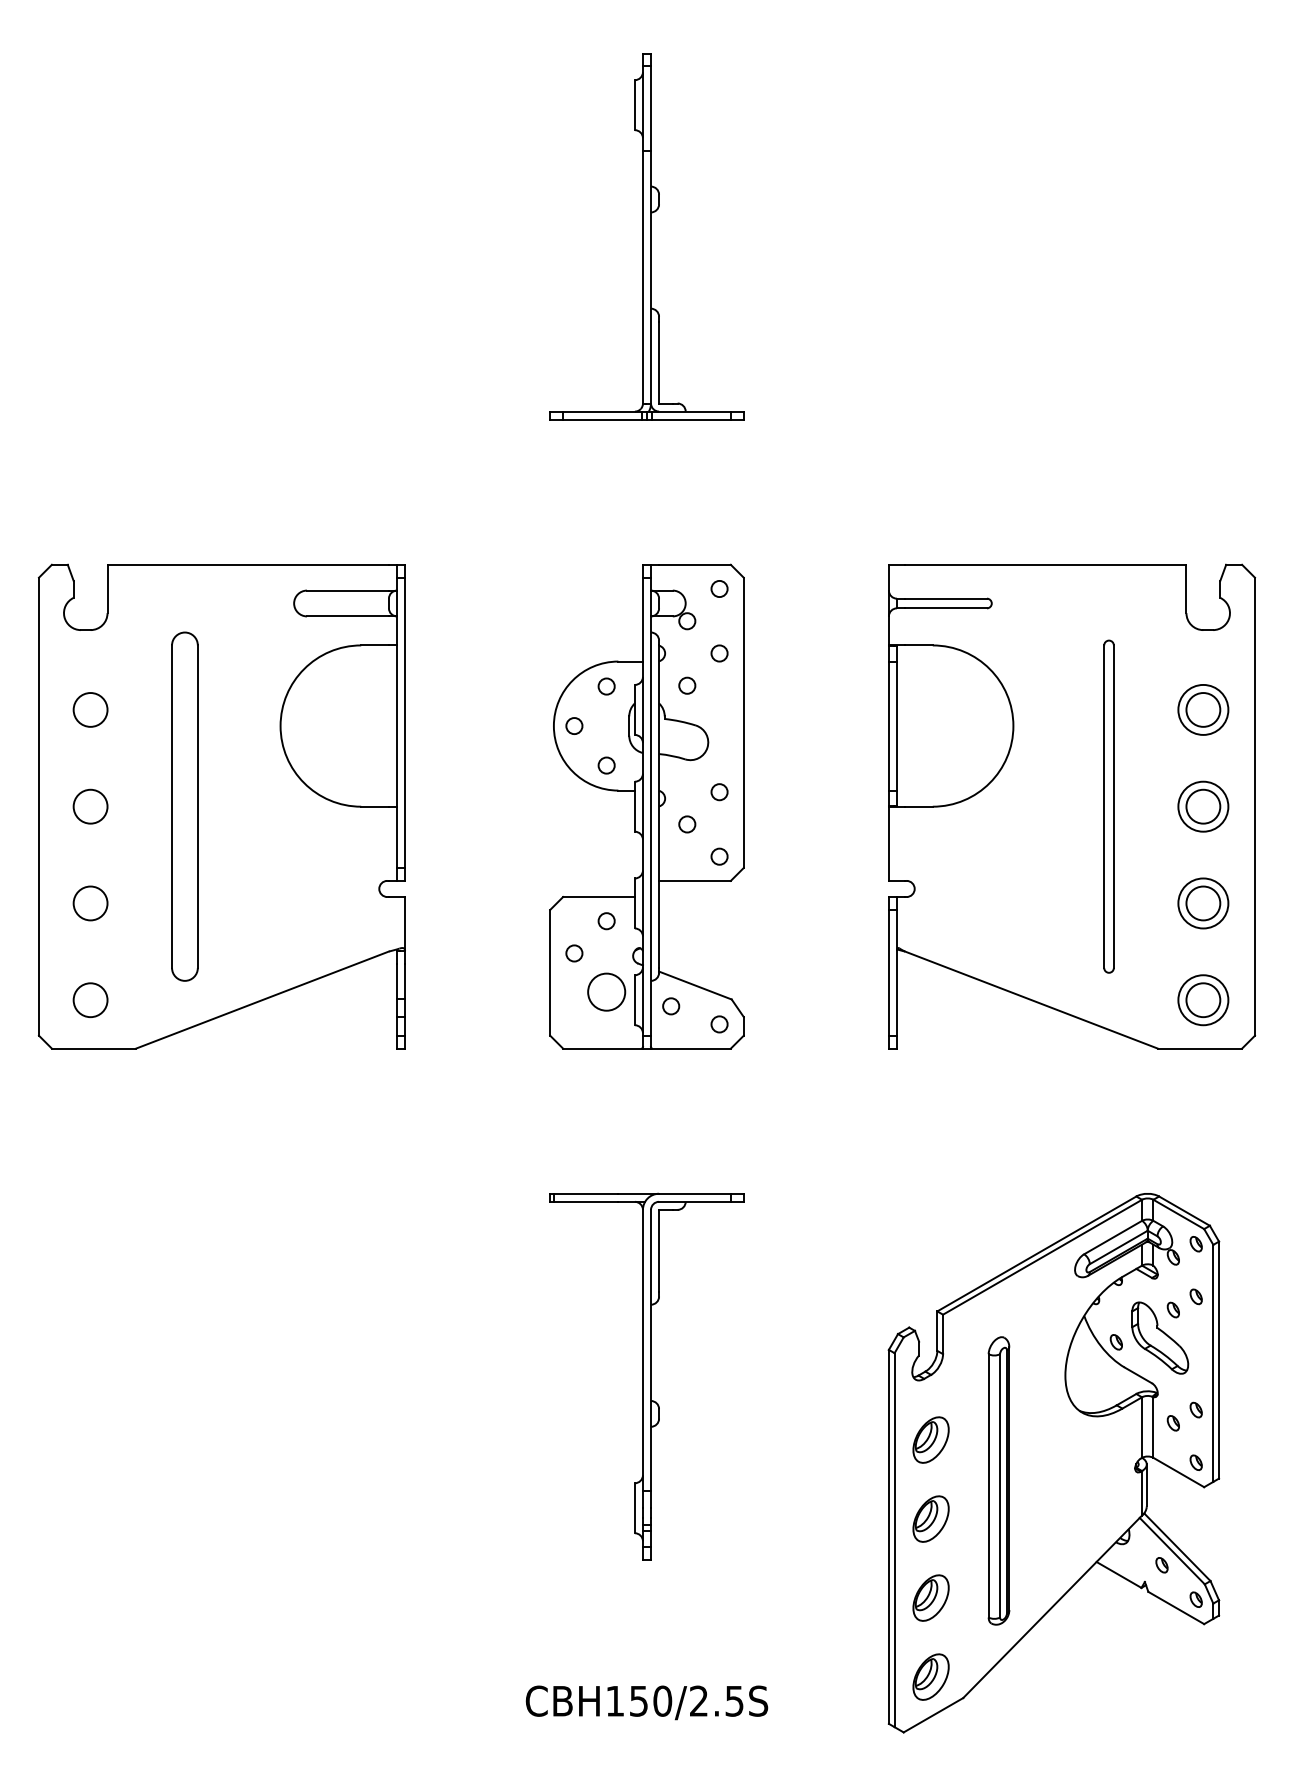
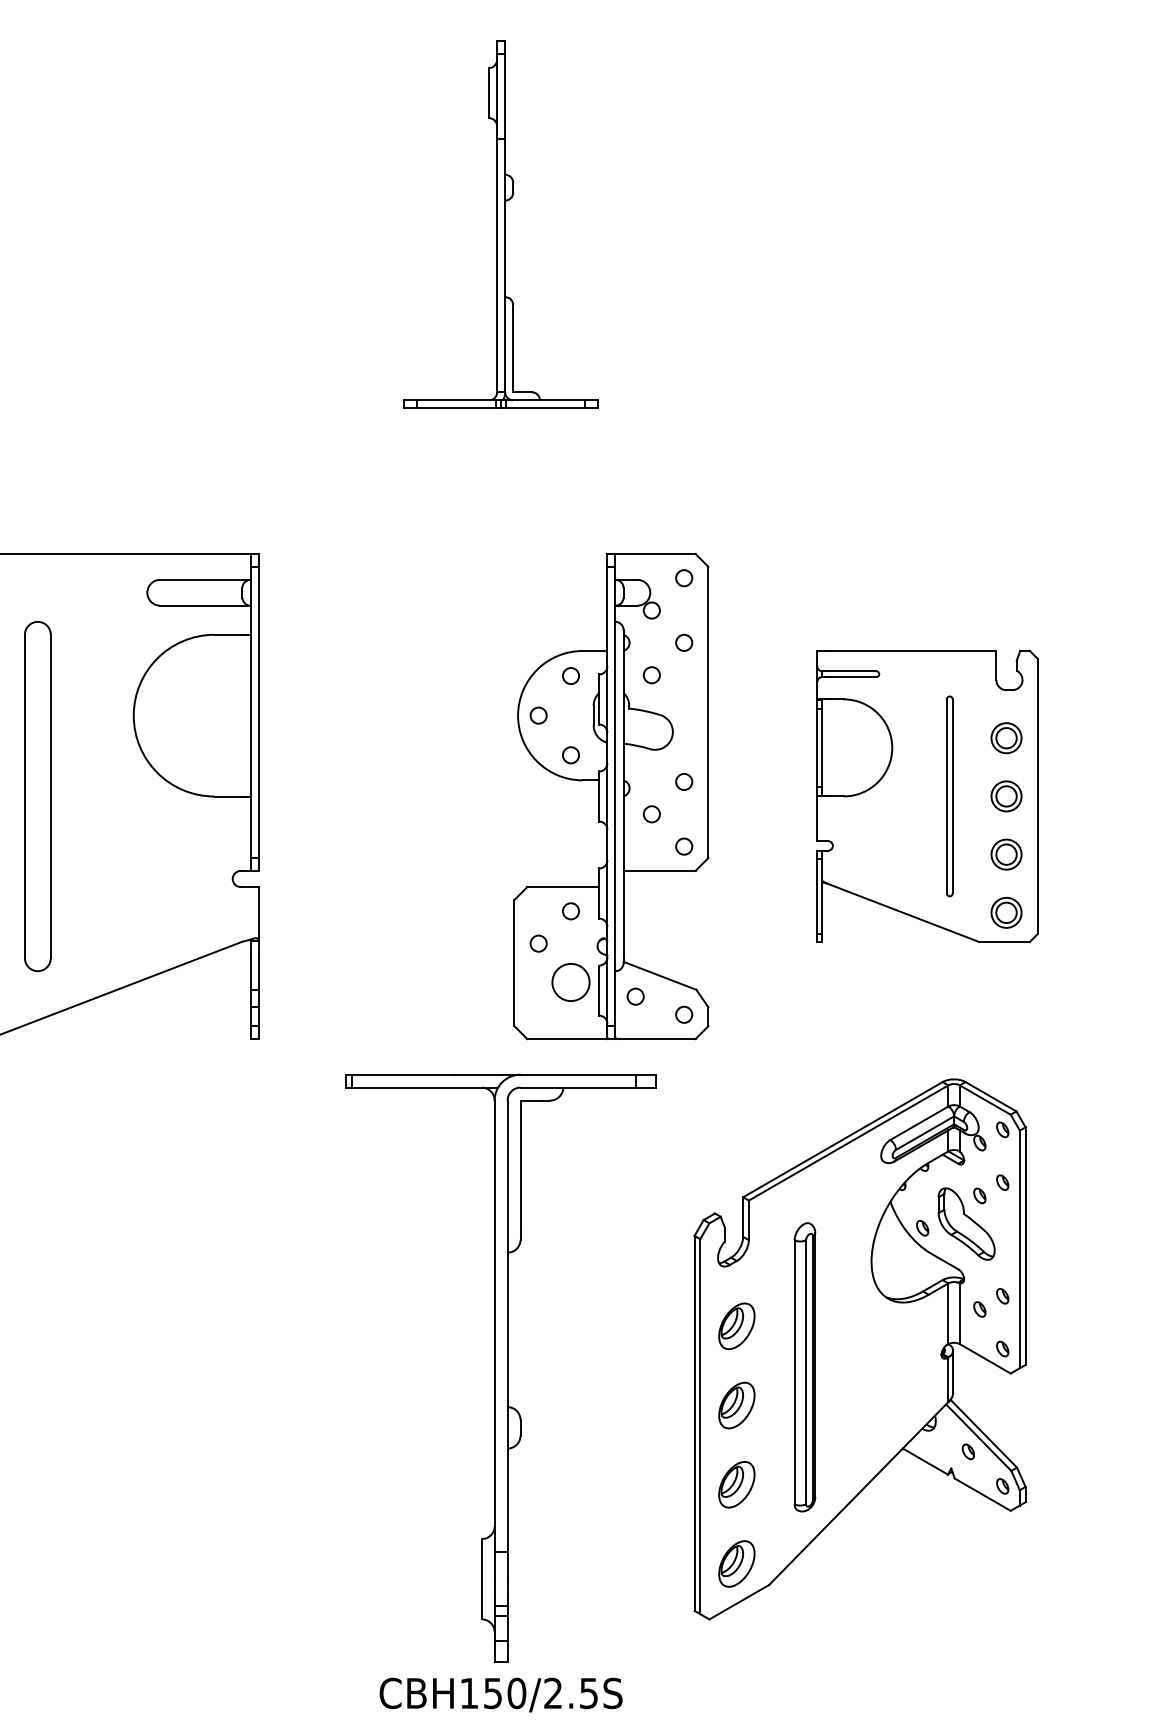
part: (646, 806) -> (610, 796), moved
part: (1072, 806) -> (927, 796), size x0.6
part: (646, 1376) -> (500, 1367), size x1.6
part: (1053, 1463) -> (859, 1349), moved

